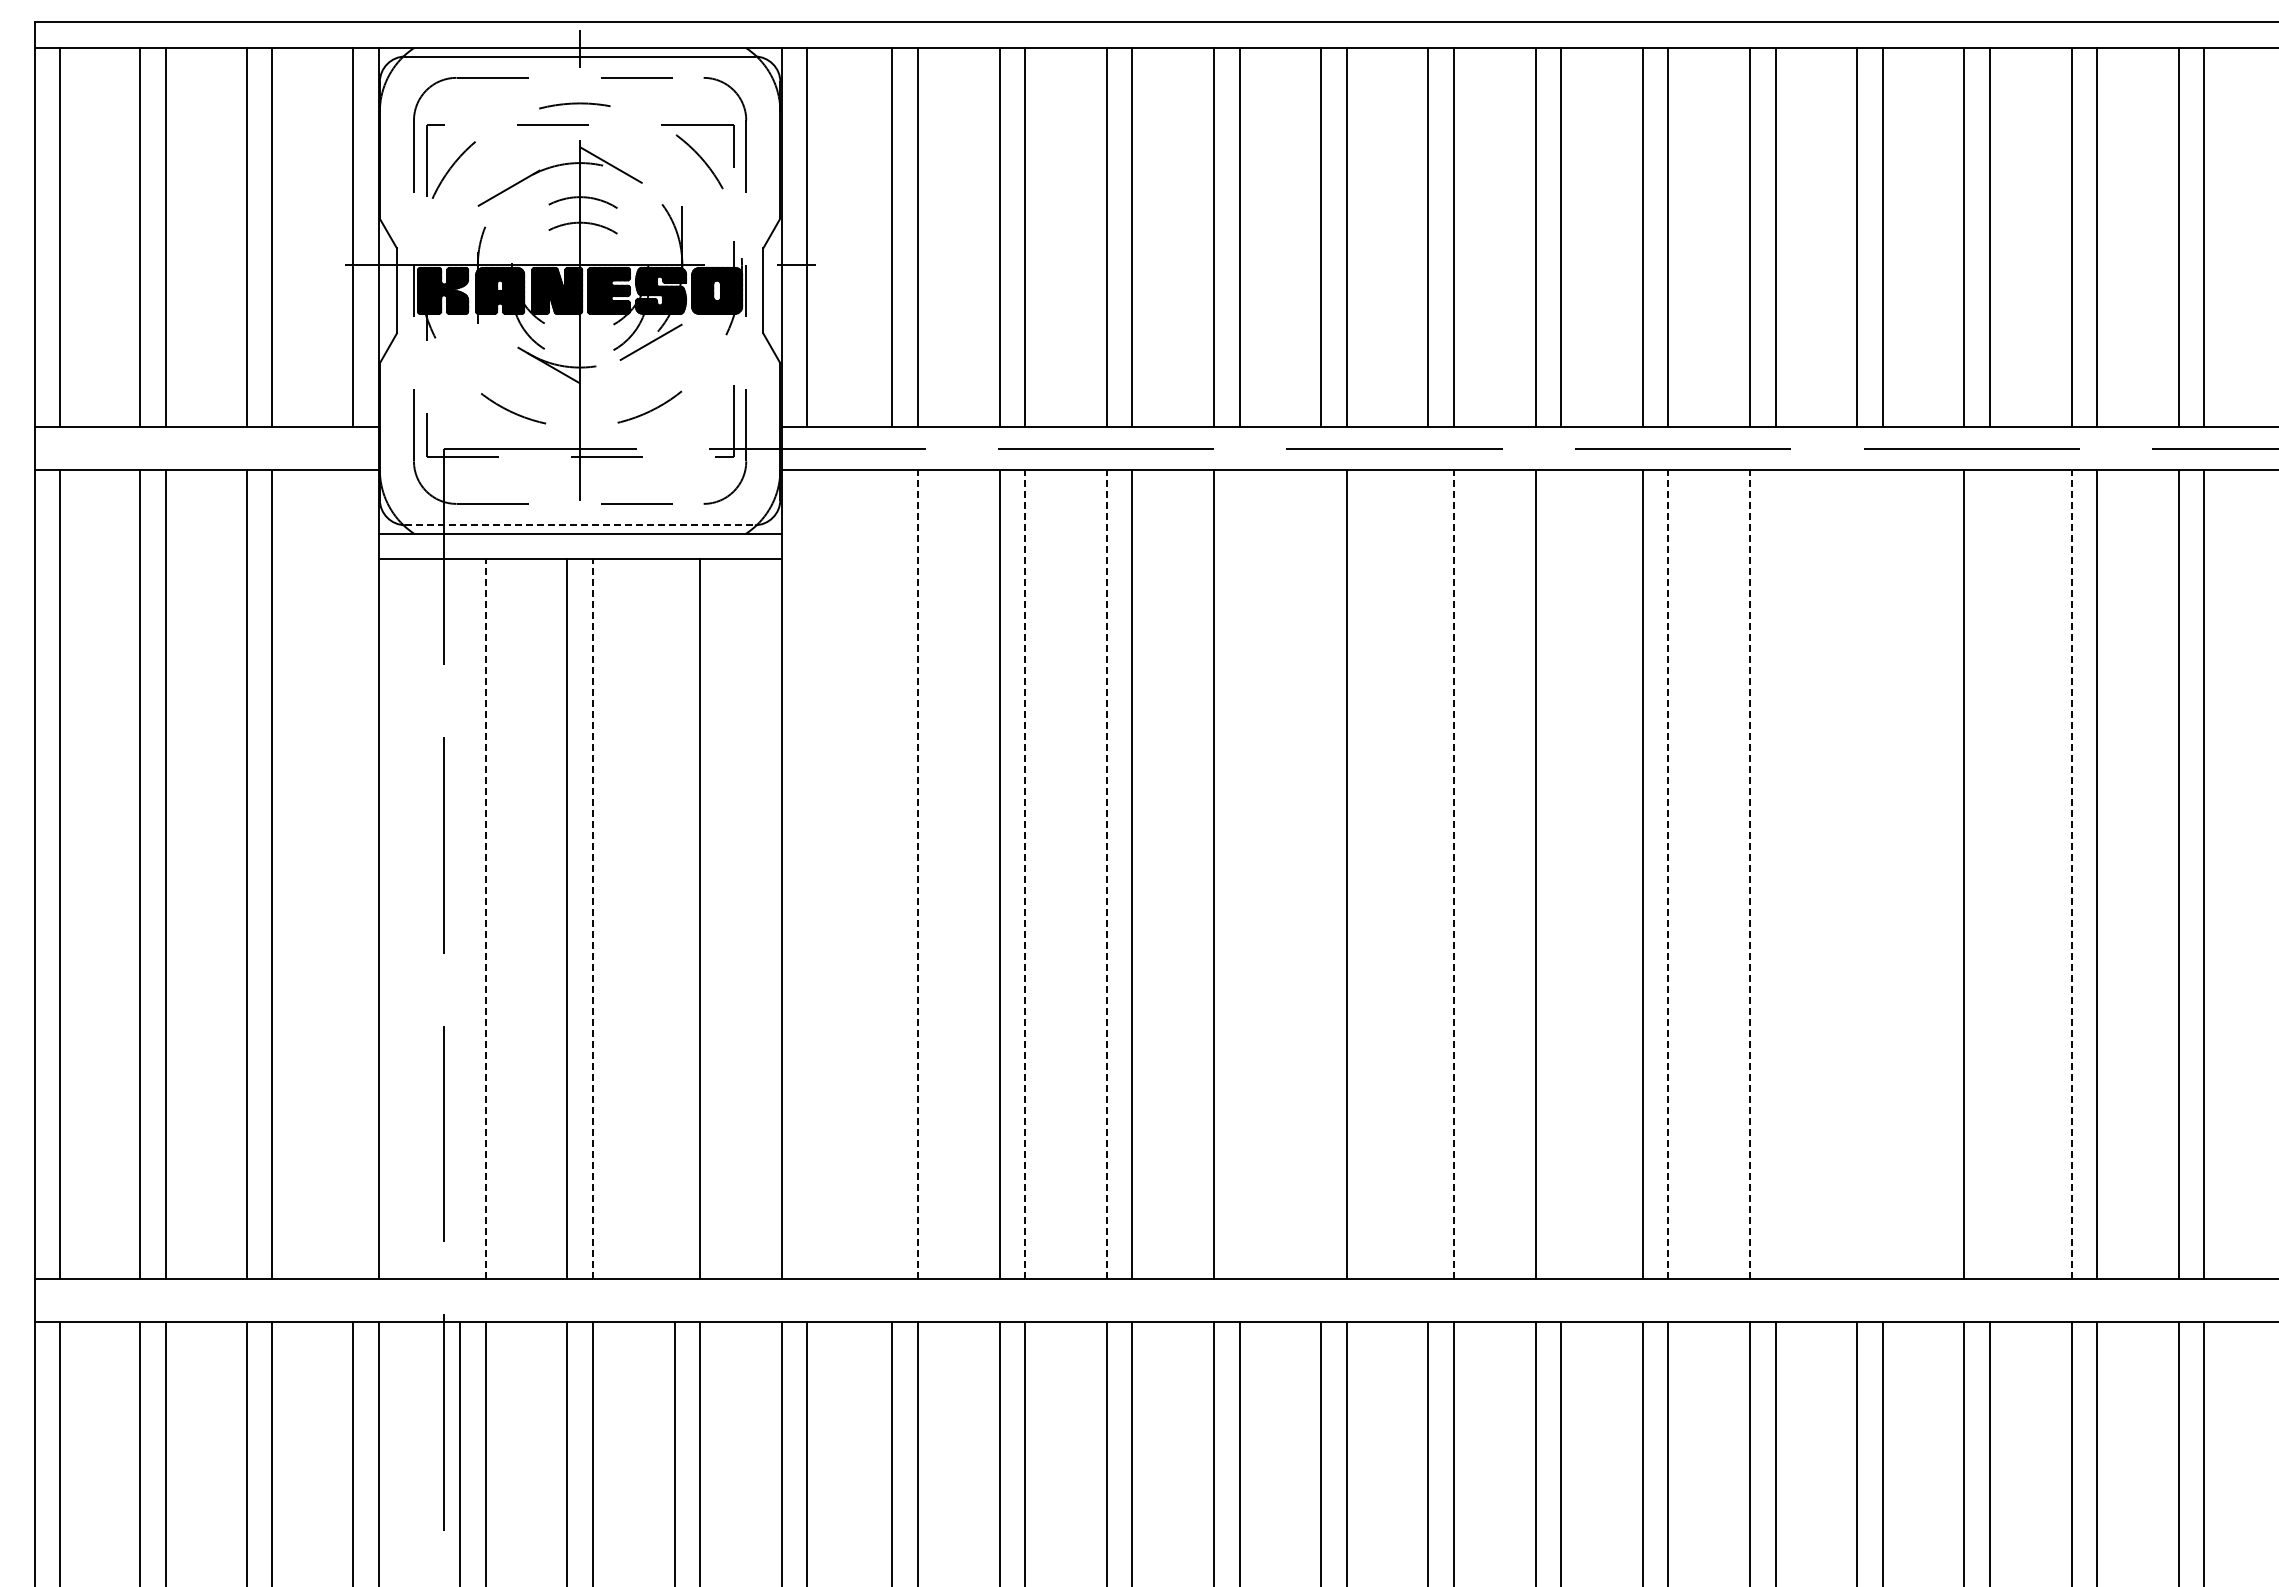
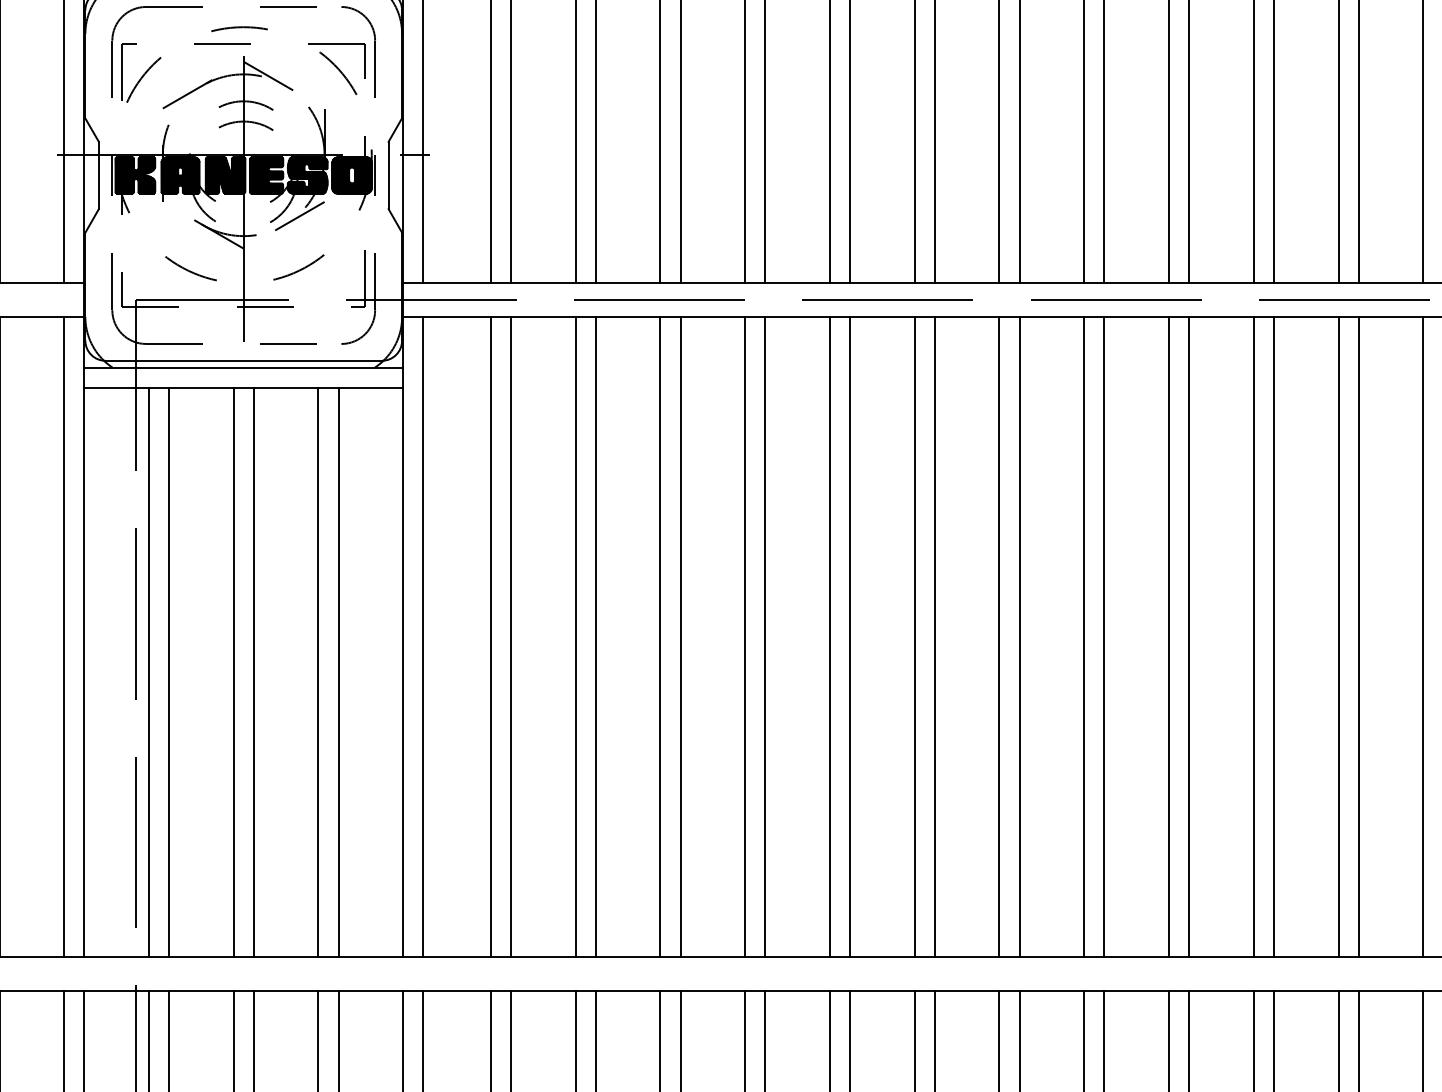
line: (580, 525) -> (244, 361), dashed -> solid
line: (352, 874) -> (63, 637), added
line: (807, 874) -> (423, 637), added
line: (892, 874) -> (490, 637), added
line: (918, 874) -> (511, 637), dashed -> solid
line: (1025, 874) -> (595, 637), dashed -> solid
line: (1106, 874) -> (660, 637), dashed -> solid
line: (1239, 874) -> (765, 637), added
line: (1321, 874) -> (830, 637), added
line: (1428, 874) -> (914, 637), added
line: (1454, 874) -> (935, 637), dashed -> solid
line: (1561, 874) -> (1019, 637), added
line: (1668, 874) -> (1104, 637), dashed -> solid
line: (1750, 874) -> (1169, 637), dashed -> solid
line: (1775, 874) -> (1189, 637), added
line: (1857, 874) -> (1254, 637), added
line: (1882, 874) -> (1273, 637), added
line: (1990, 874) -> (1359, 637), added
line: (2071, 874) -> (1423, 637), dashed -> solid
line: (485, 918) -> (168, 671), dashed -> solid
line: (592, 918) -> (253, 671), dashed -> solid
line: (460, 919) -> (149, 672), added
line: (674, 919) -> (318, 672), added

